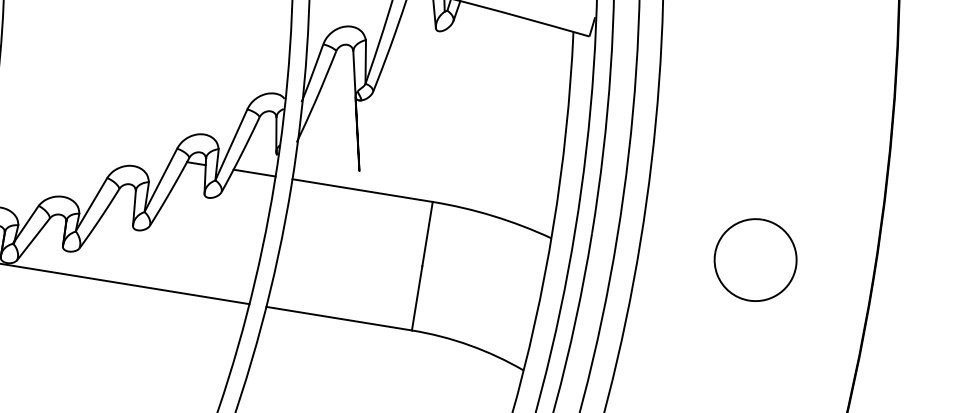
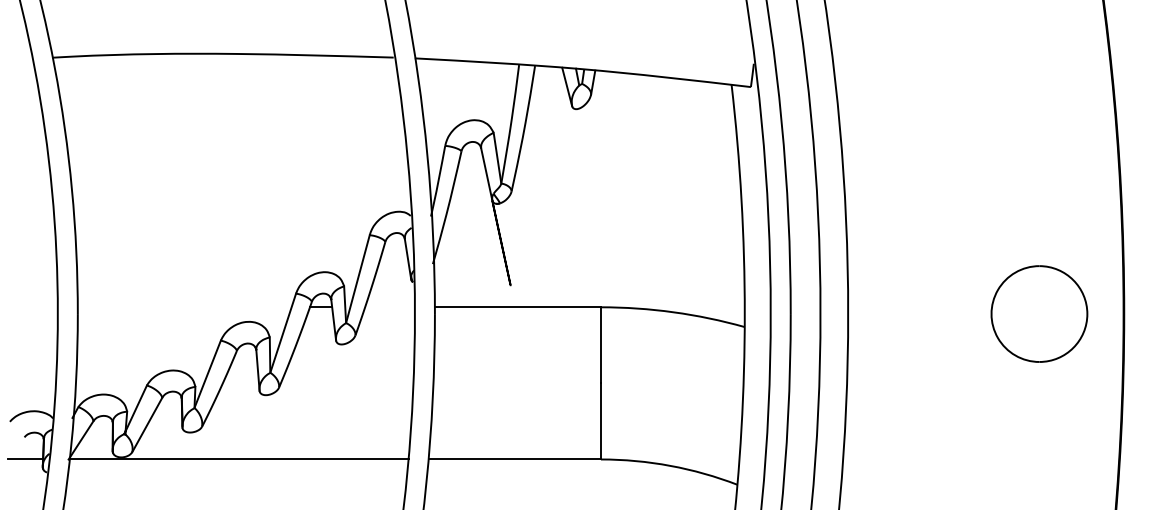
line: (254, 173) -> (389, 307), removed
part: (755, 259) -> (1039, 313), moved

